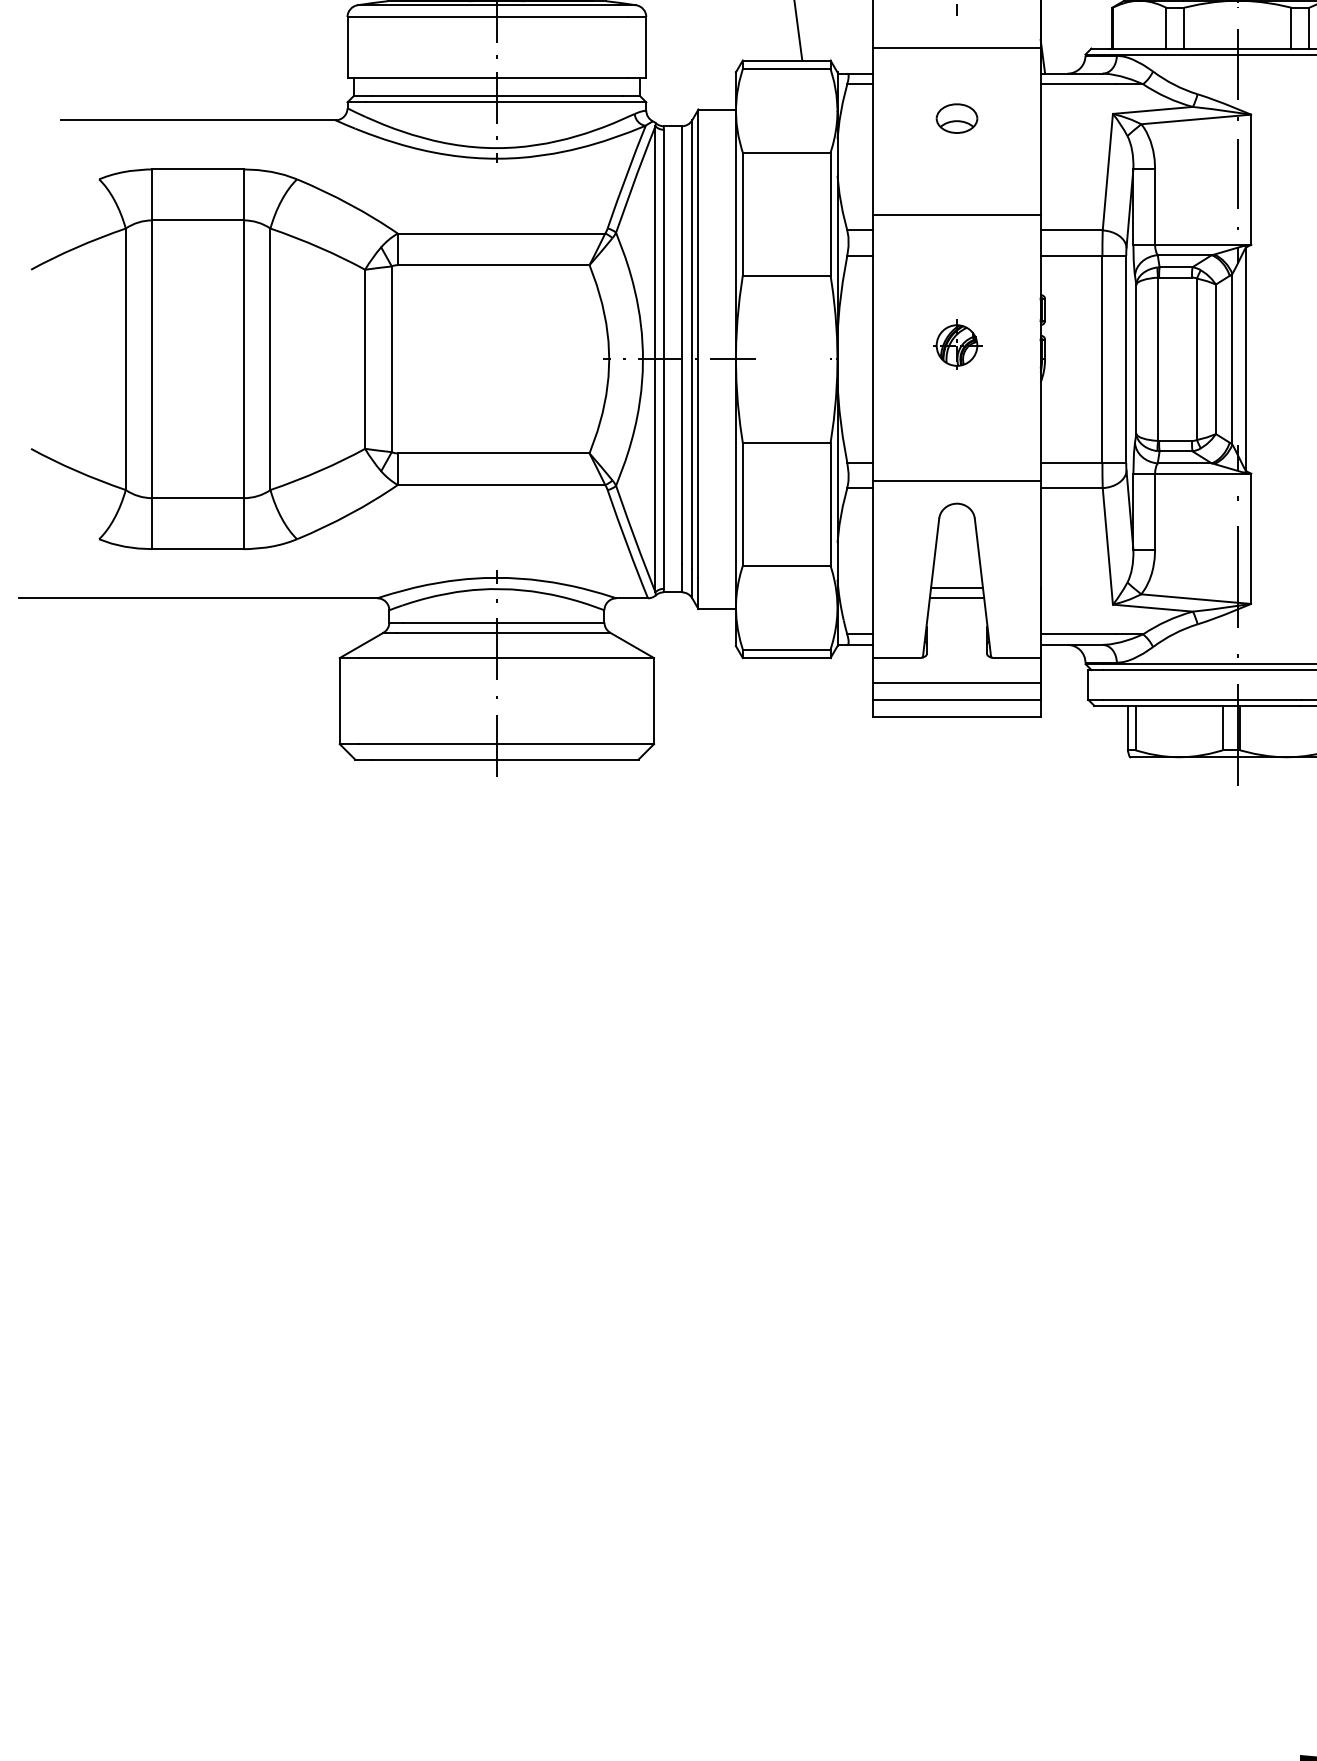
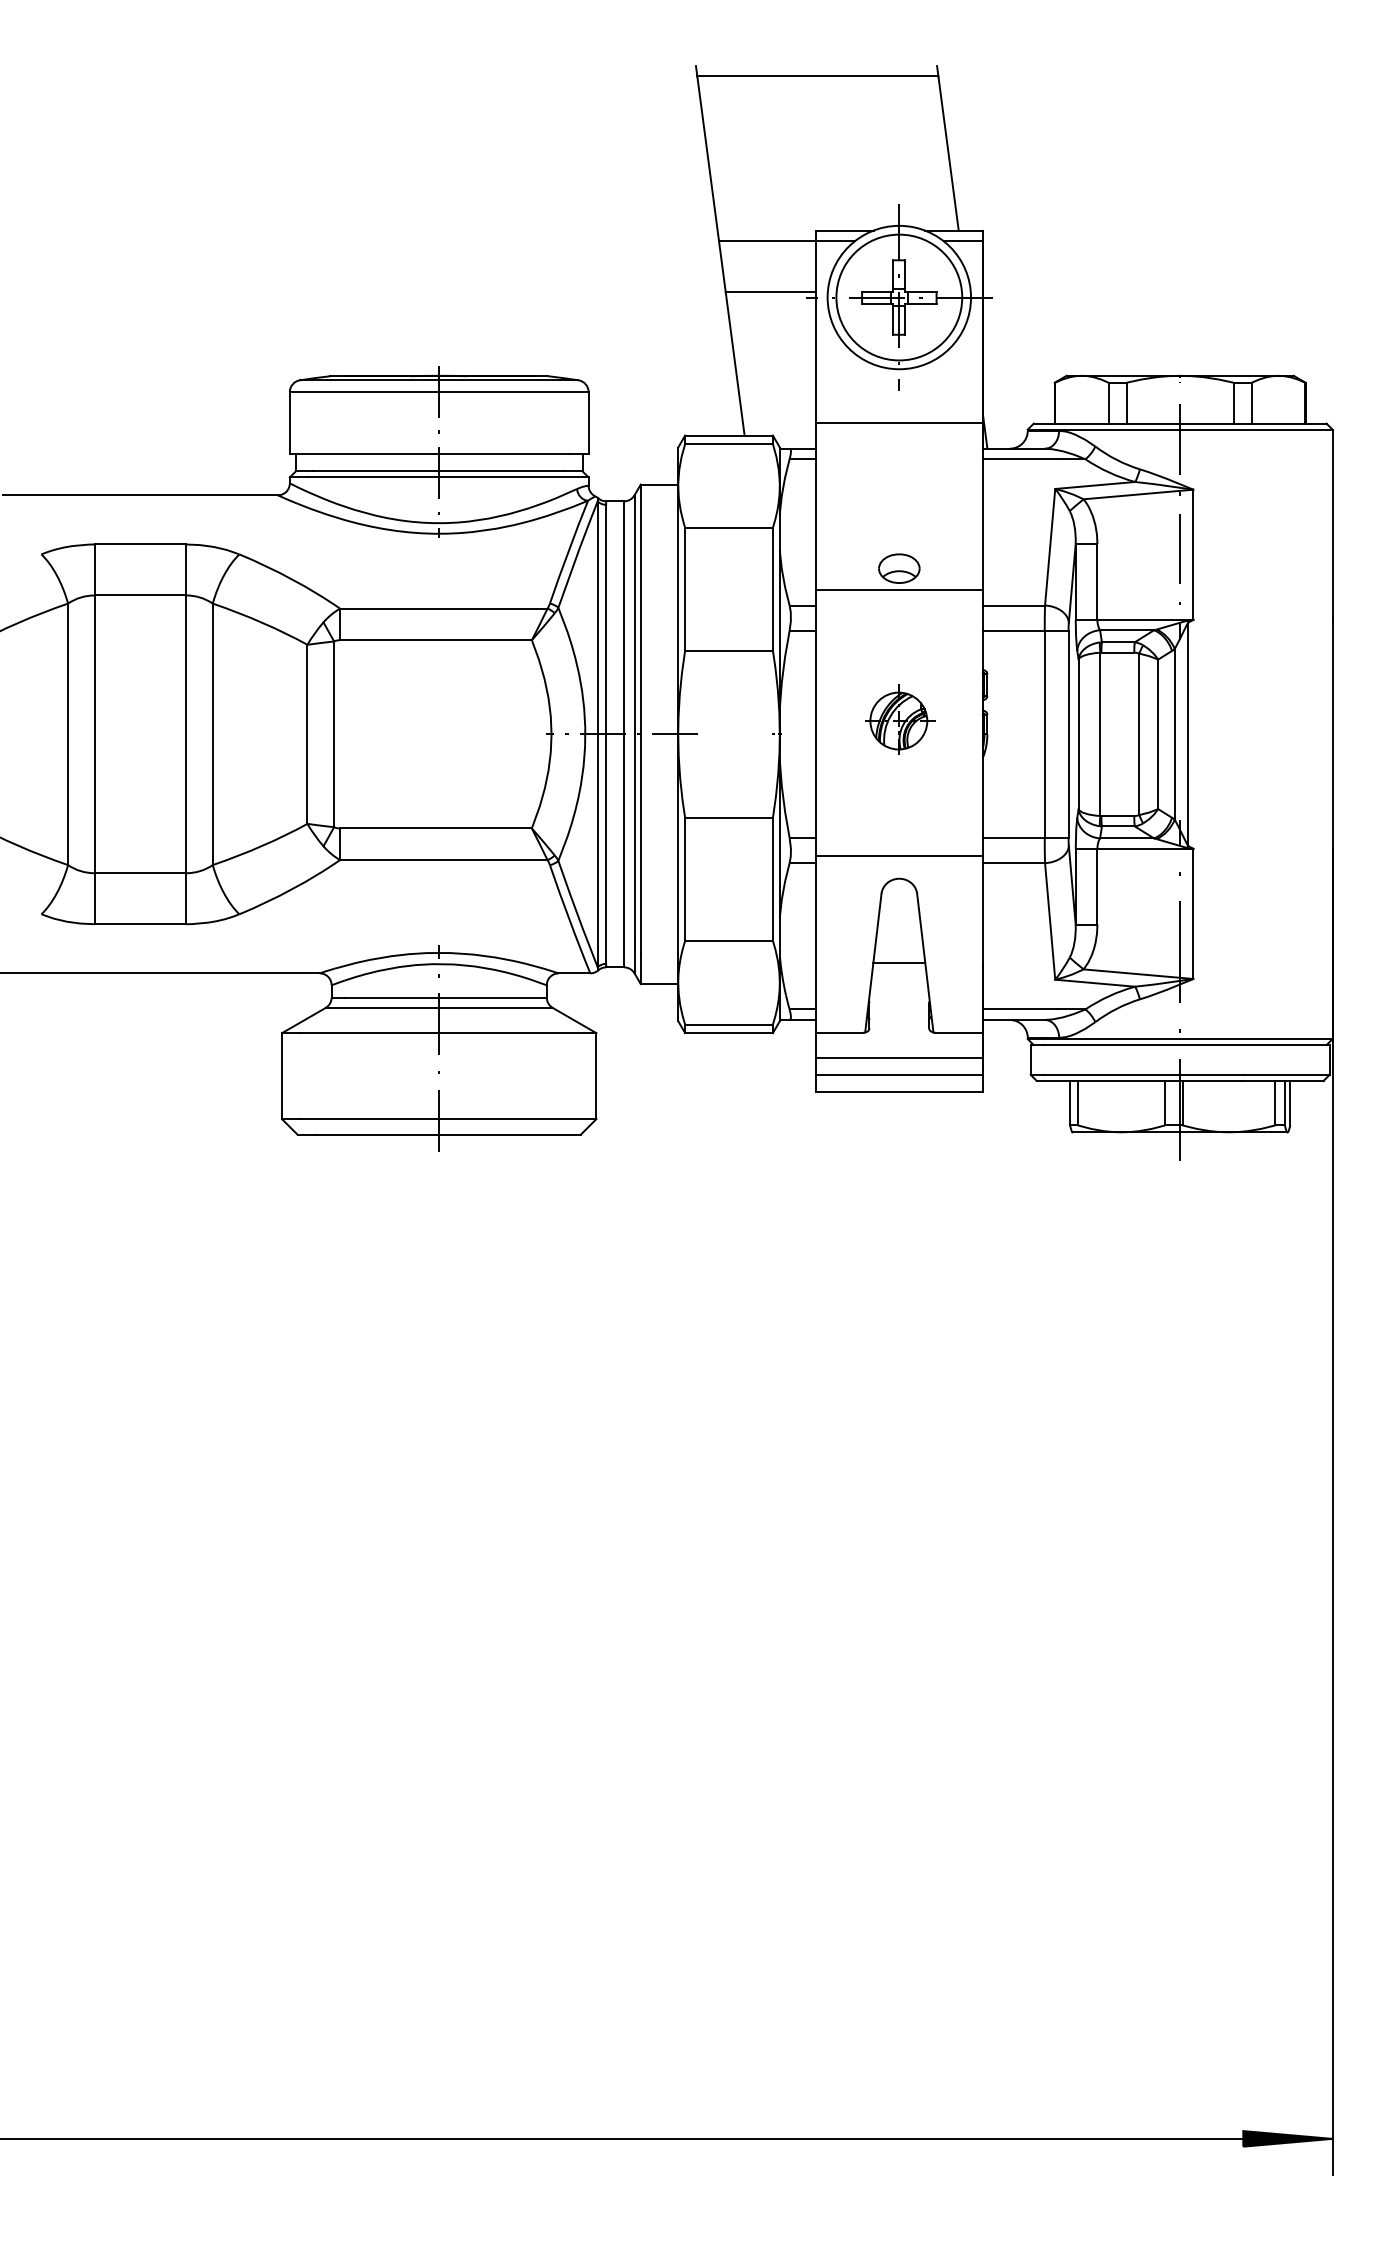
part: (957, 118) -> (899, 568), moved
part: (958, 344) -> (900, 719), size x1.4
line: (957, 598) -> (899, 973), removed

